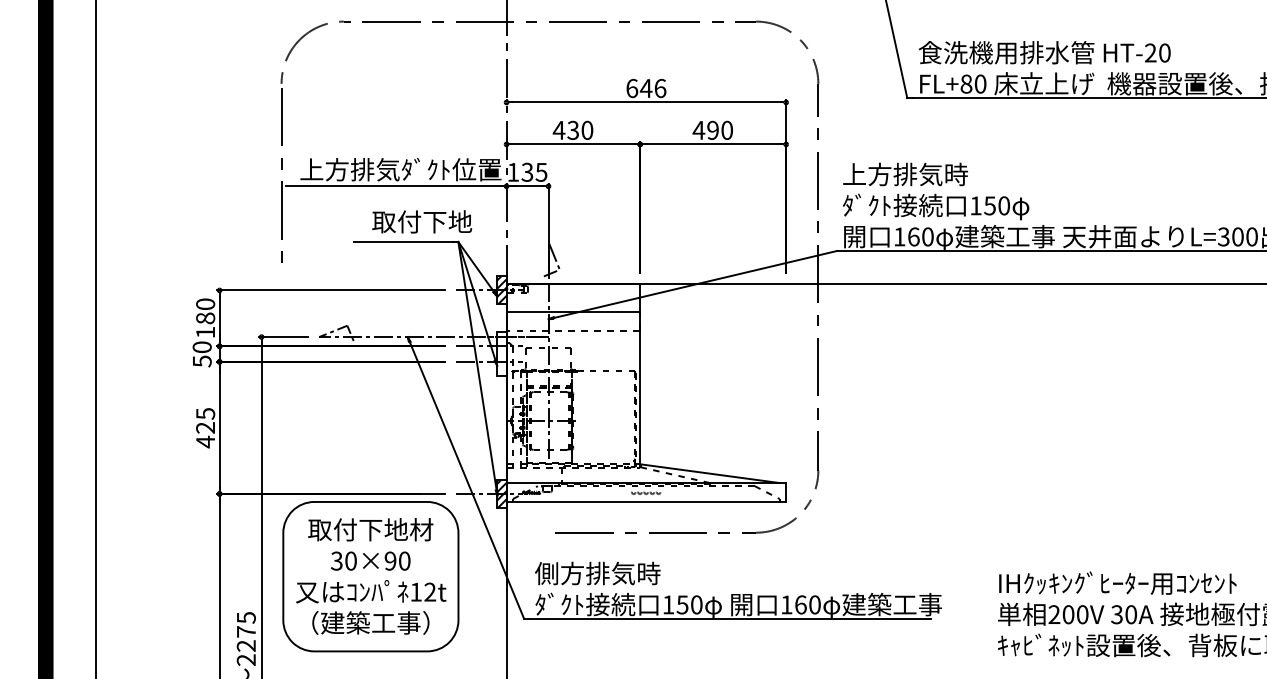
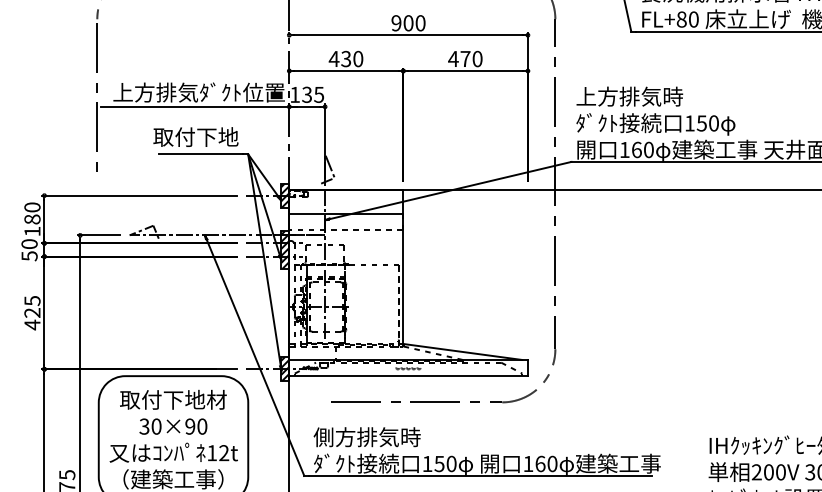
text: (646, 88) -> (408, 23), 646 -> 900
text: (712, 129) -> (465, 58), 490 -> 470
text: (422, 221) -> (196, 136), moved
hatch: (501, 353) -> (284, 249), added

